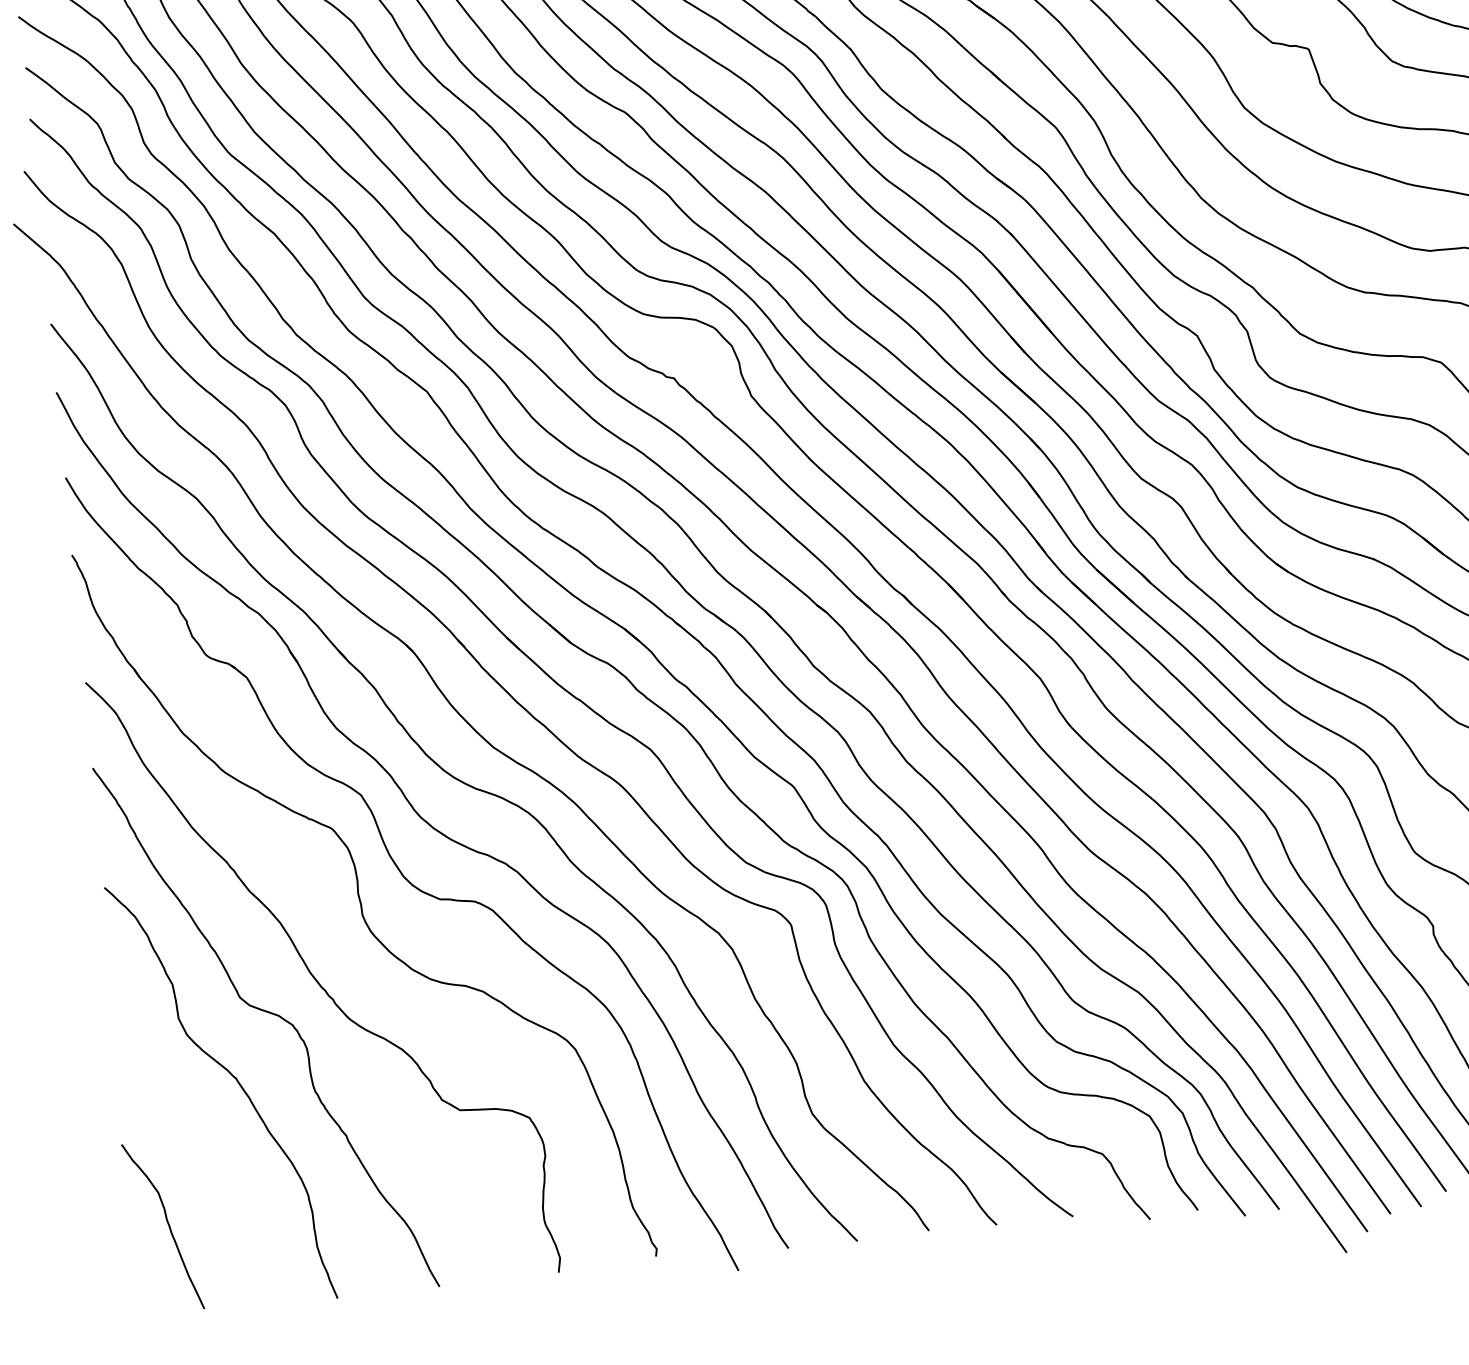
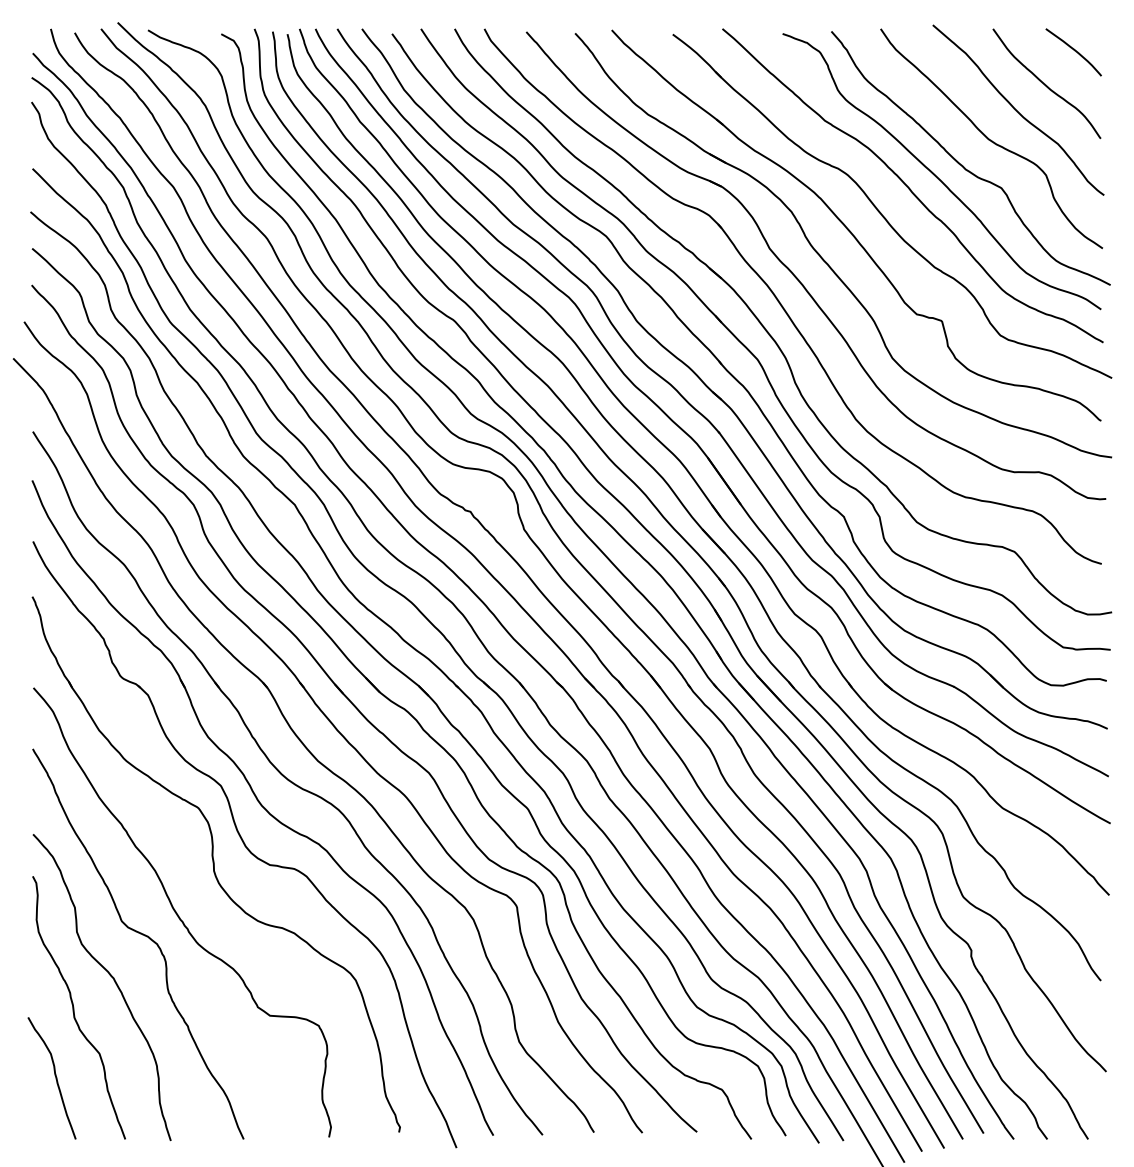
curve: (185, 1124) -> (74, 1007), added

